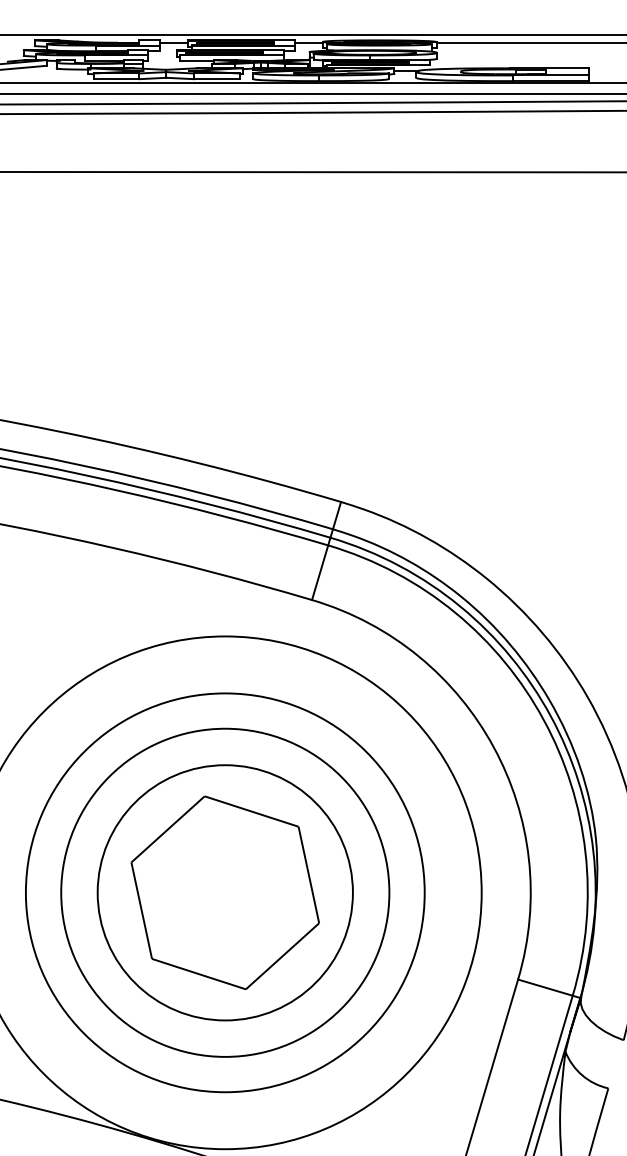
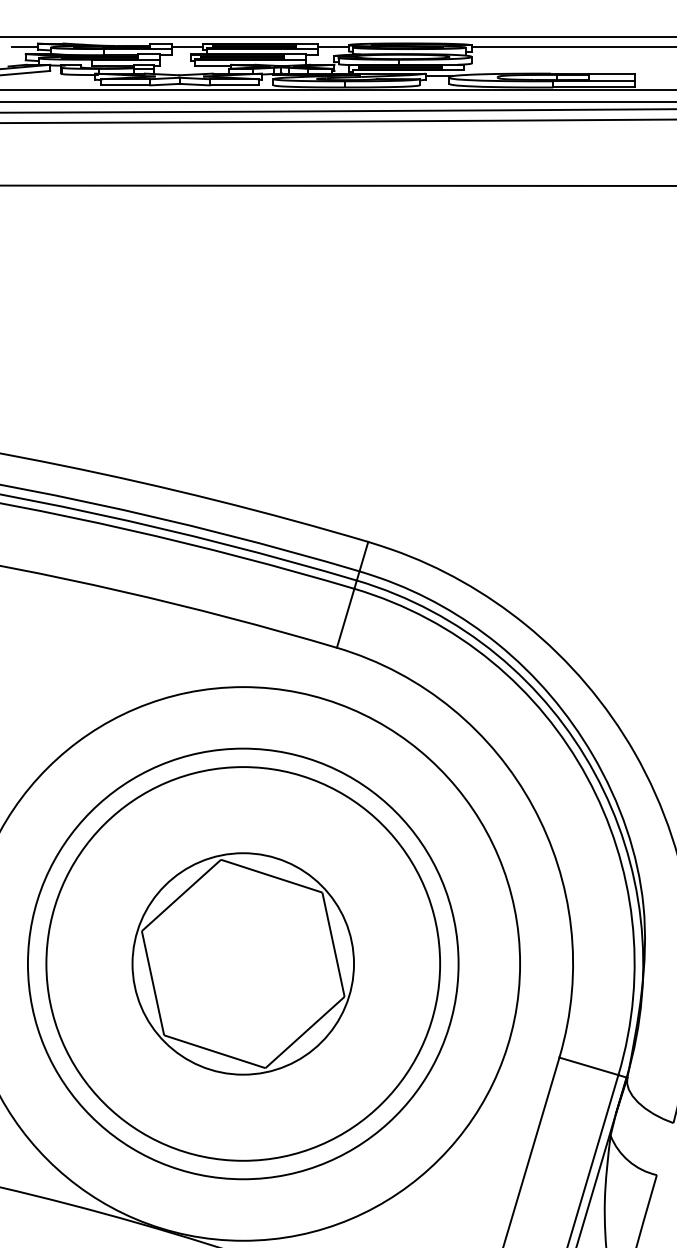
line: (22, 43) -> (24, 46), added
circle: (225, 892) -> (243, 963), size x0.62
circle: (225, 892) -> (243, 963), size x1.43

